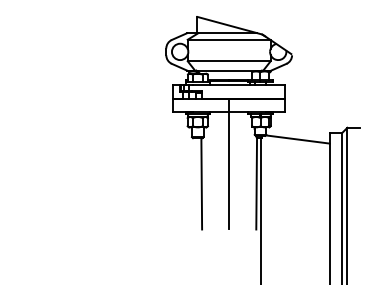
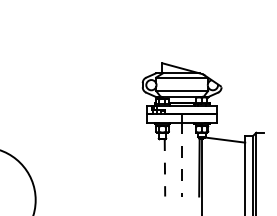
line: (229, 170) -> (182, 159), solid -> dashed
line: (201, 183) -> (164, 167), solid -> dashed

